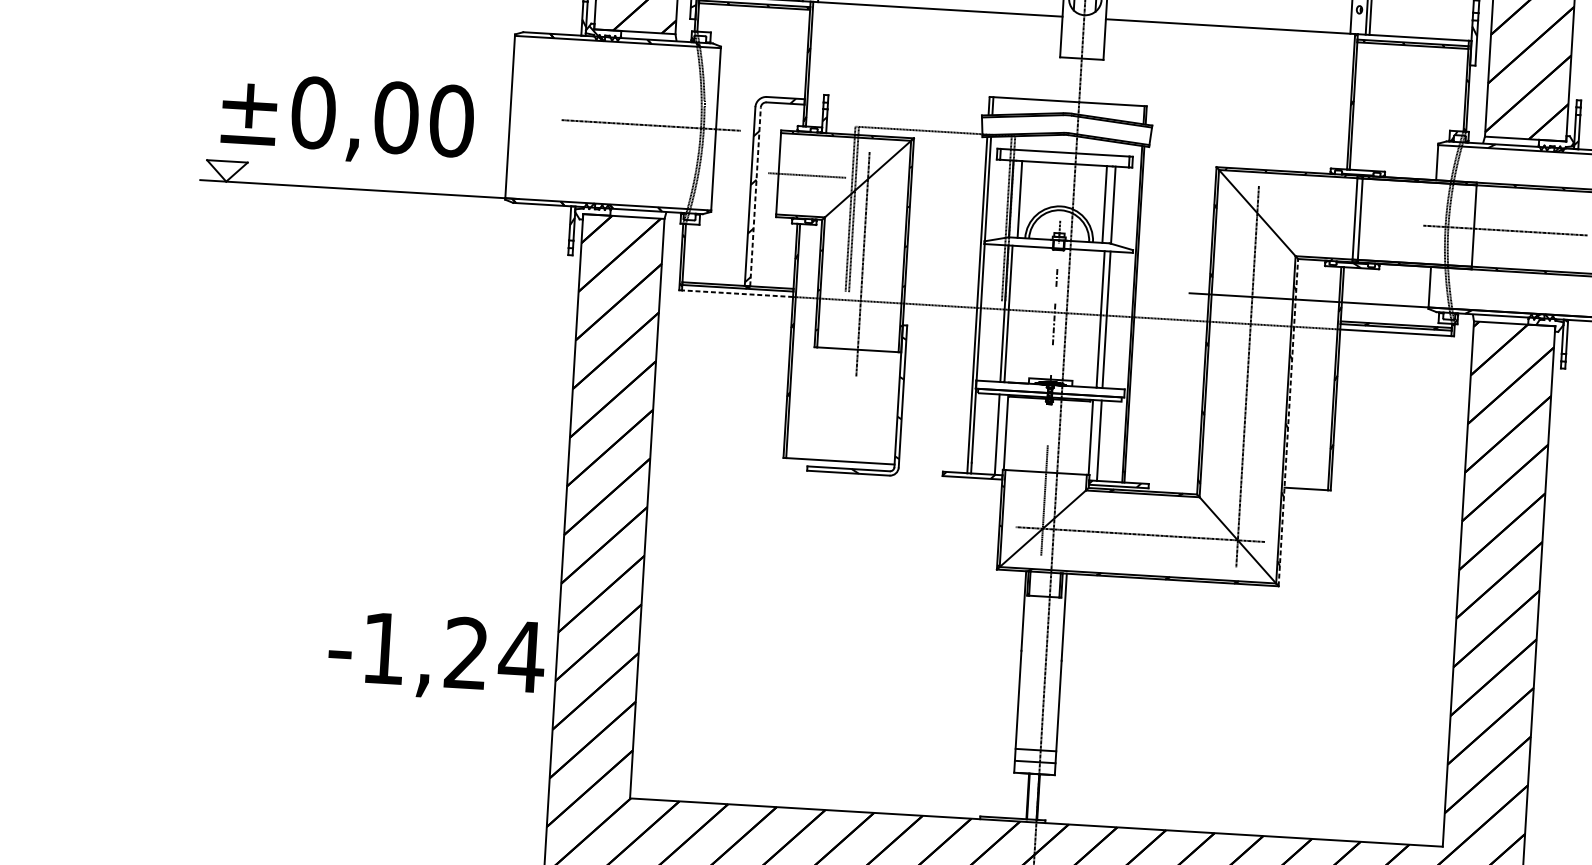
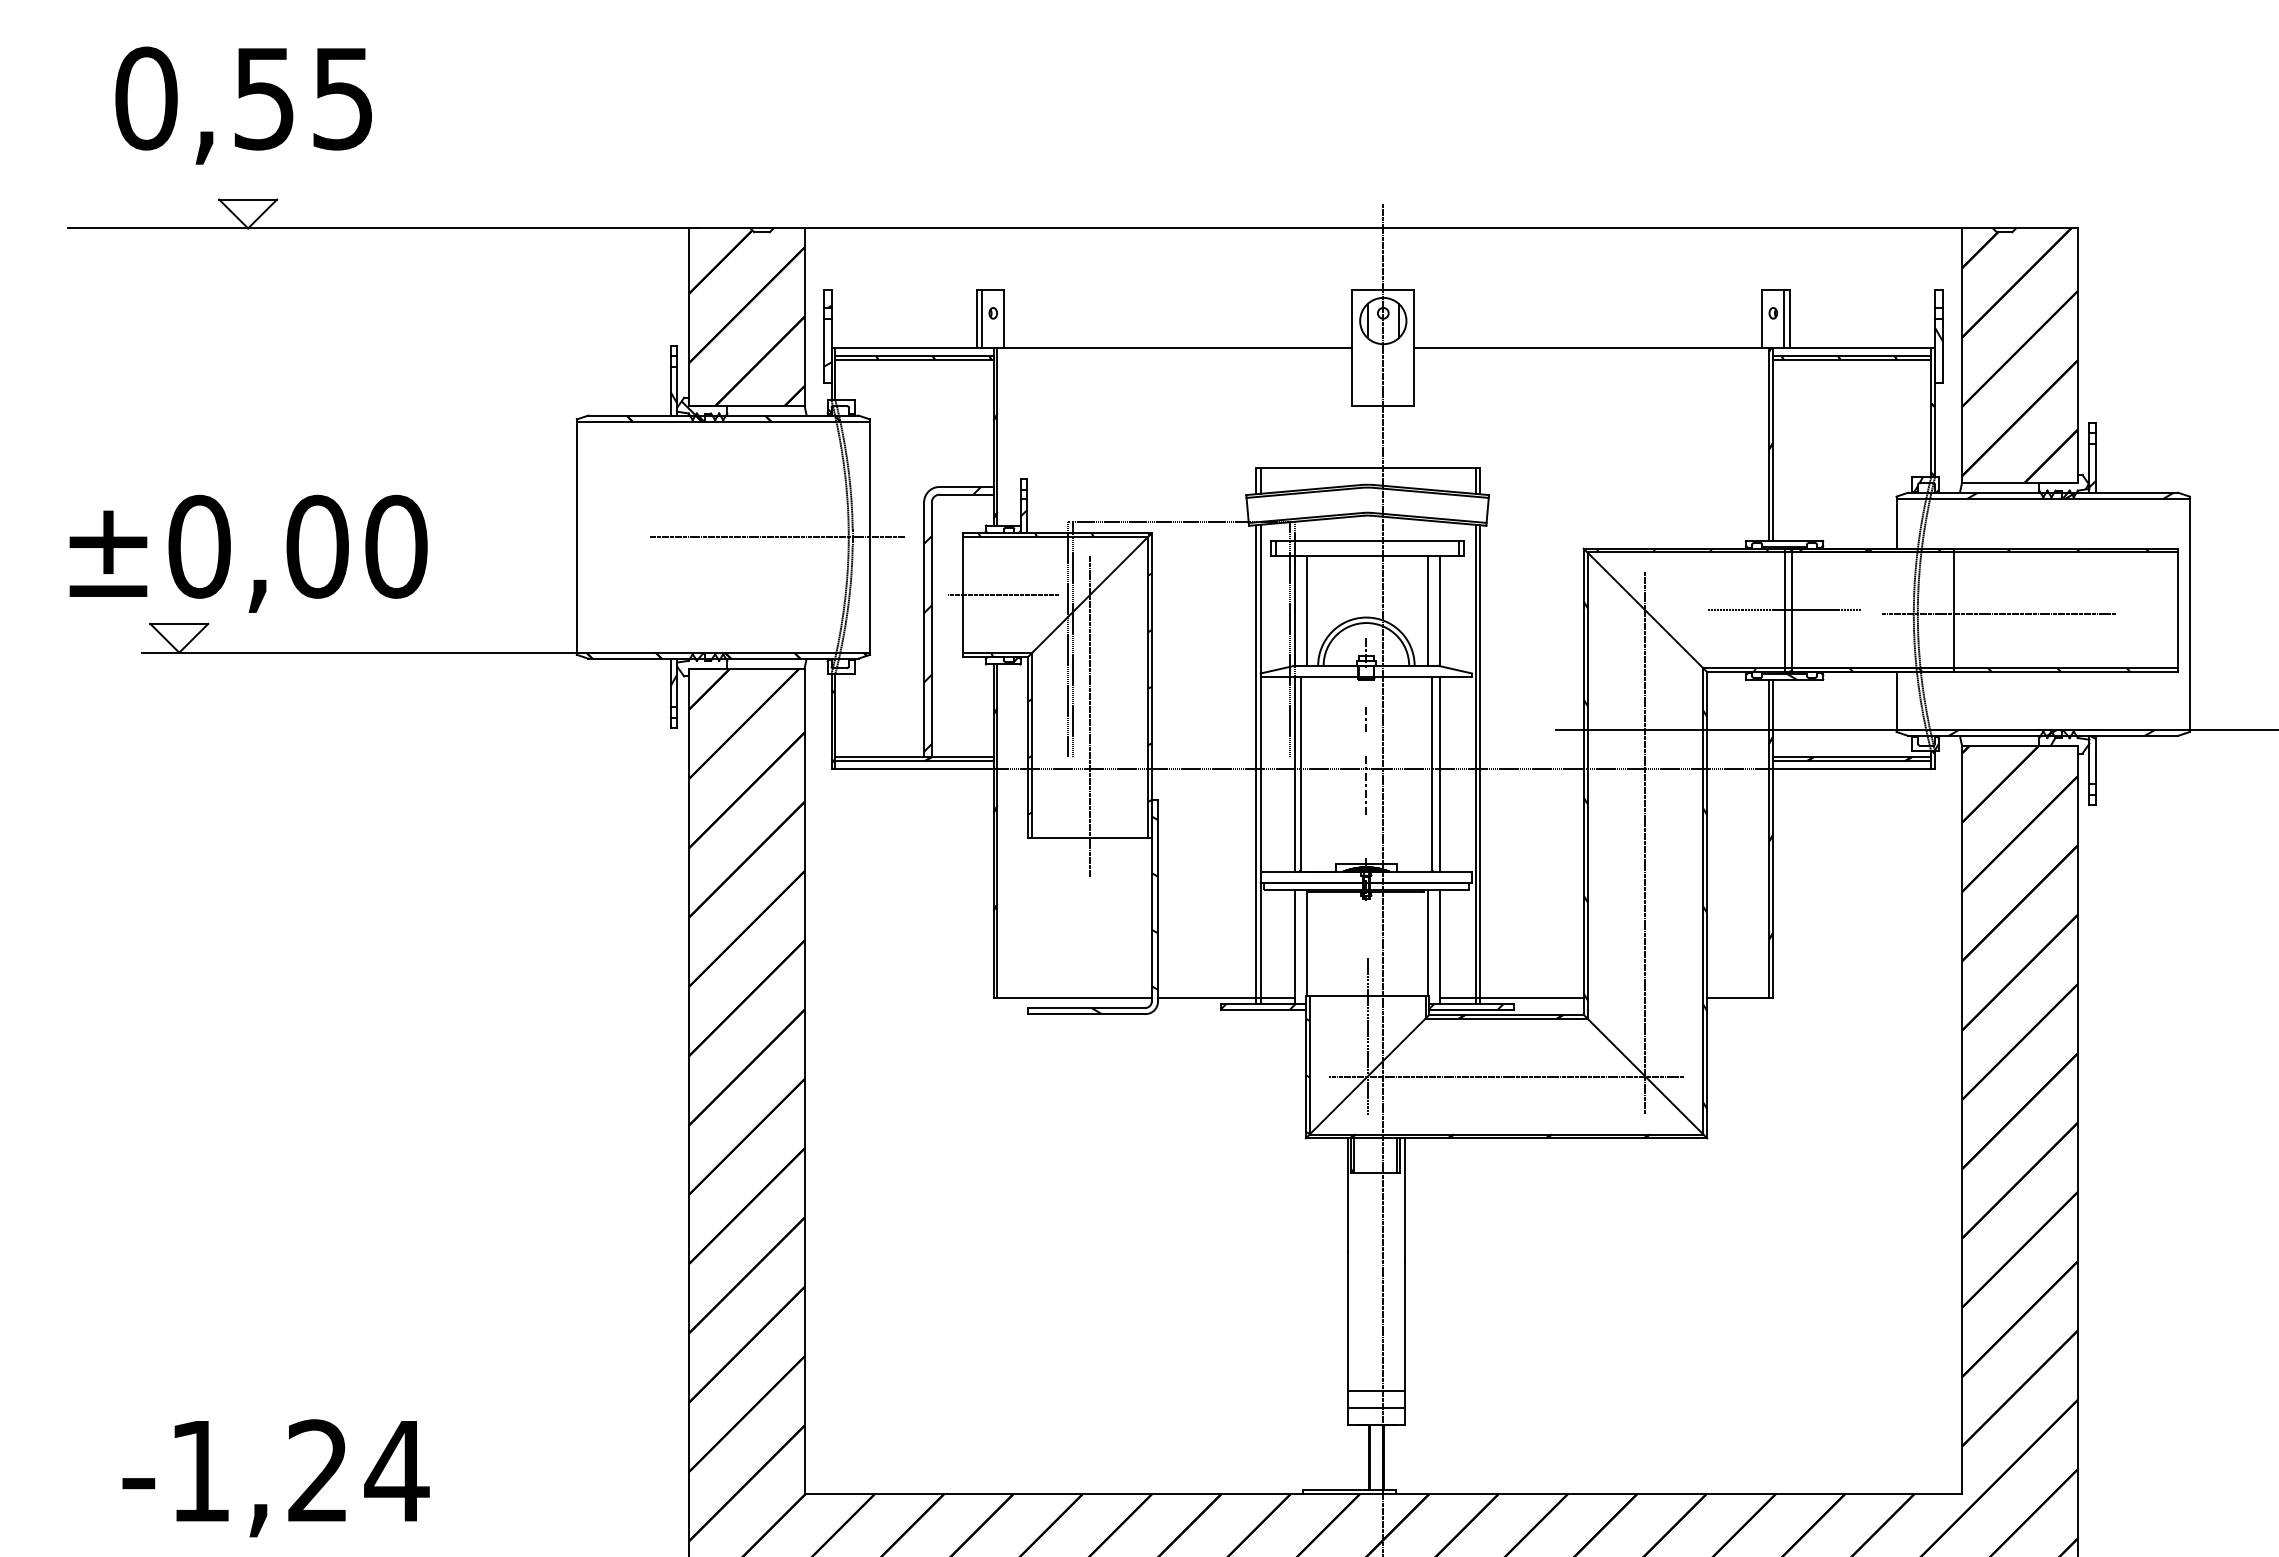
text: (347, 119) -> (248, 553), moved
line: (755, 196) -> (931, 629), dashed -> solid
line: (1354, 218) -> (1784, 610), added
line: (736, 293) -> (913, 768), dashed -> solid
line: (1288, 422) -> (1707, 904), dashed -> solid
line: (946, 467) -> (1225, 997), added
line: (1147, 479) -> (1511, 997), added
text: (436, 656) -> (275, 1478), moved

